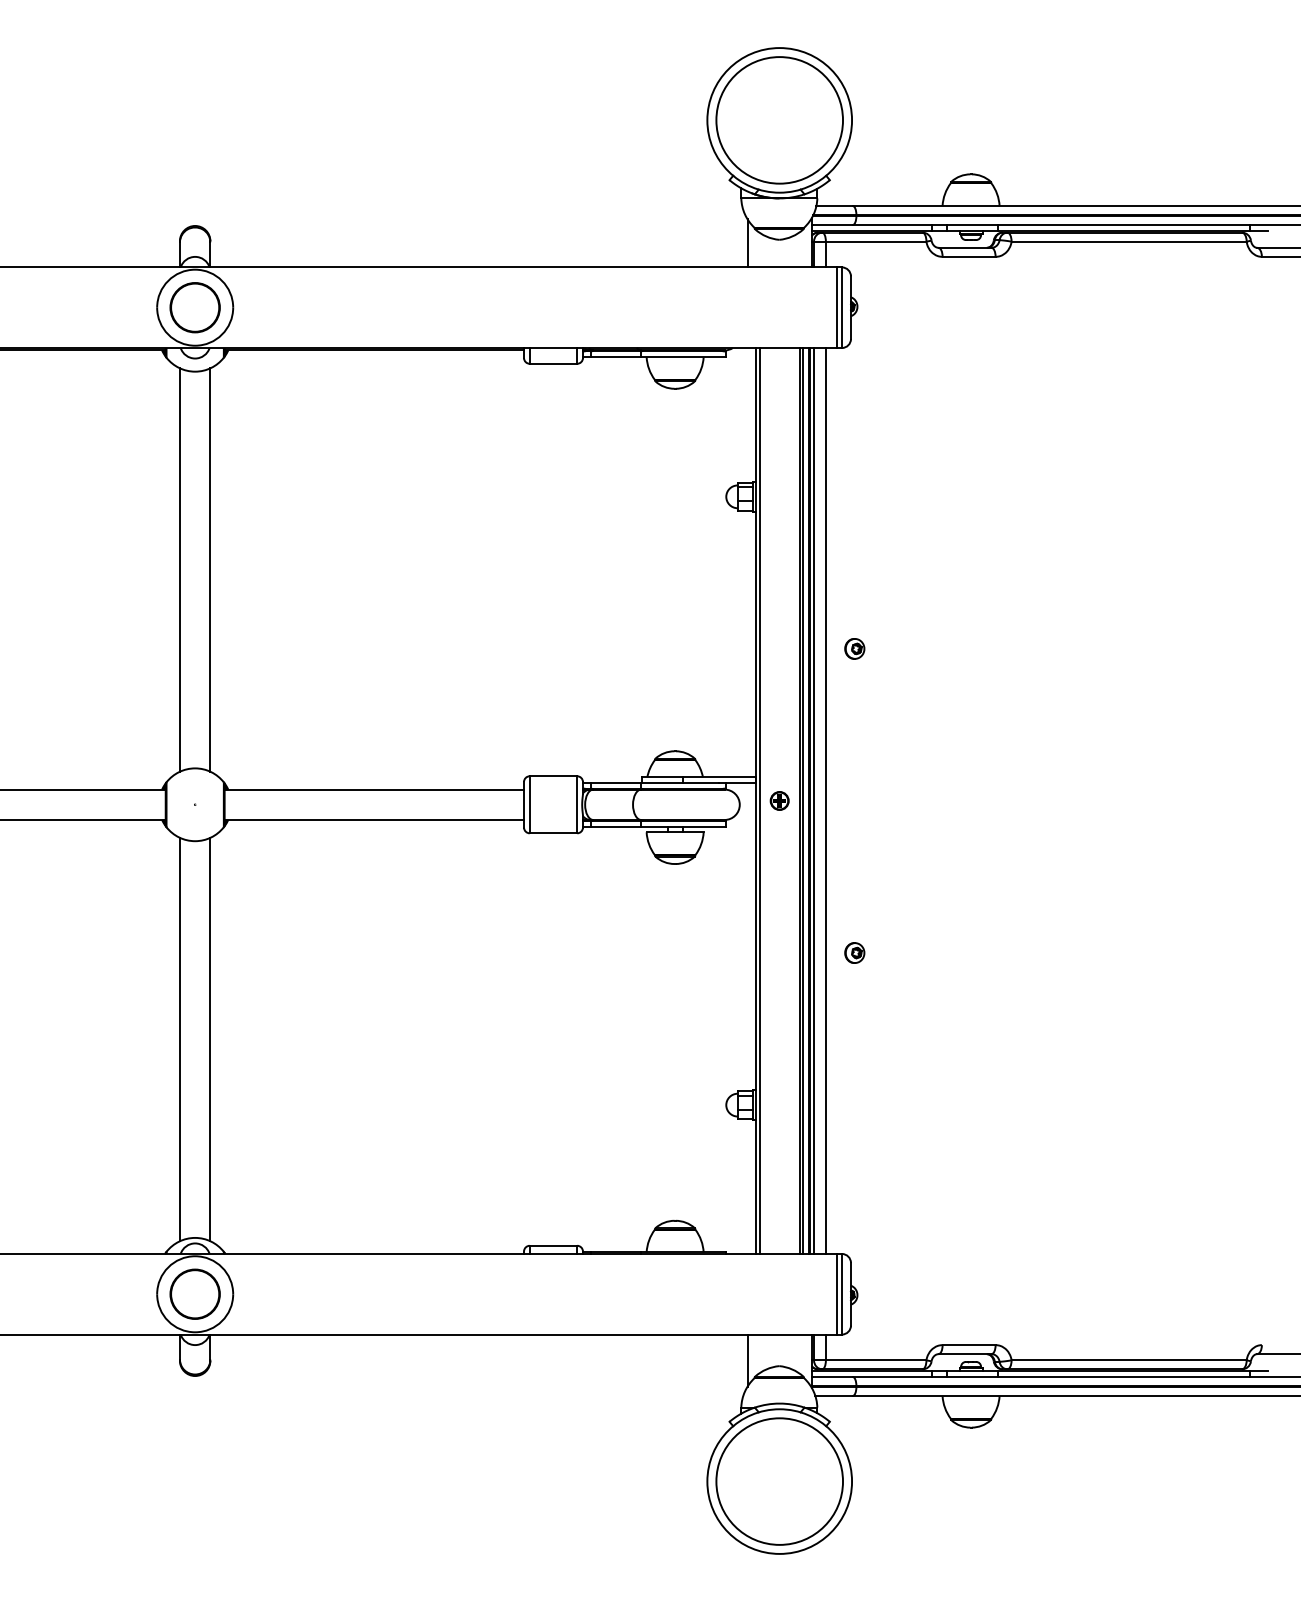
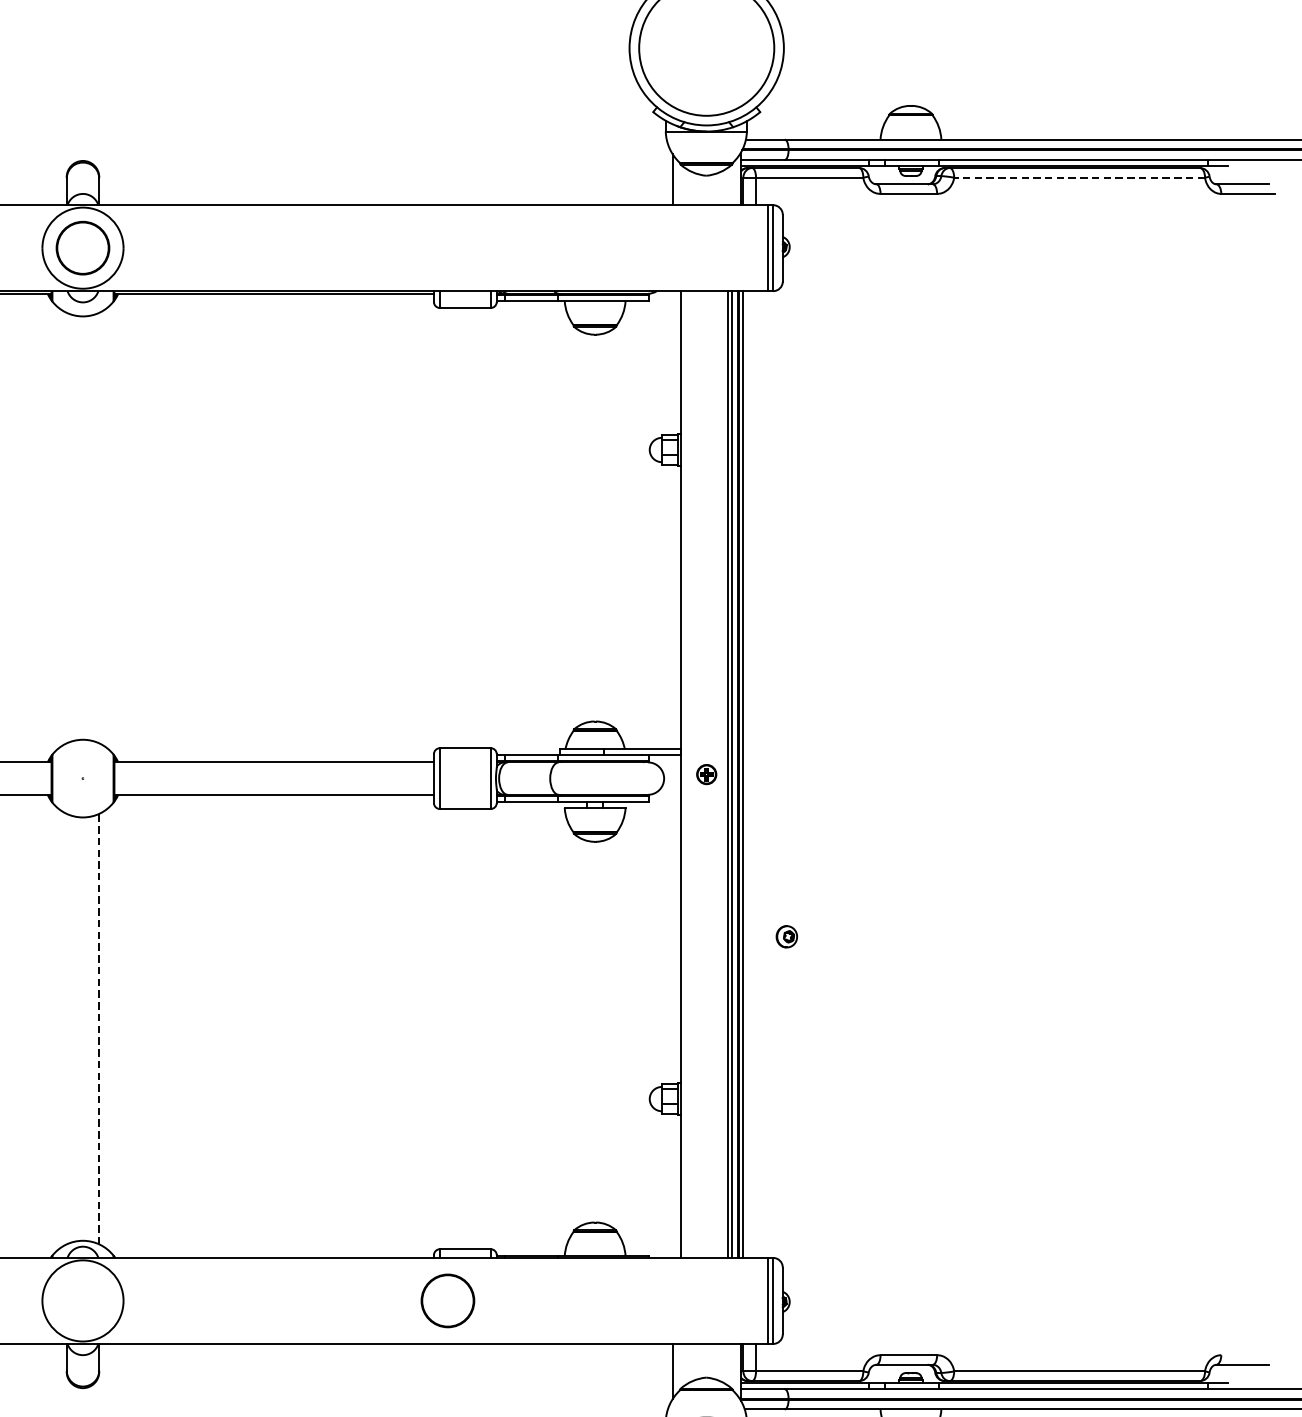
line: (1129, 241) -> (1080, 177), solid -> dashed
line: (179, 569) -> (66, 527), removed
line: (210, 569) -> (99, 527), removed
part: (854, 648) -> (786, 611), removed
line: (759, 800) -> (685, 774), removed
line: (825, 800) -> (755, 774), removed
line: (179, 1039) -> (66, 1029), removed
line: (210, 1039) -> (99, 1029), solid -> dashed
circle: (194, 1293) -> (447, 1300), moved

